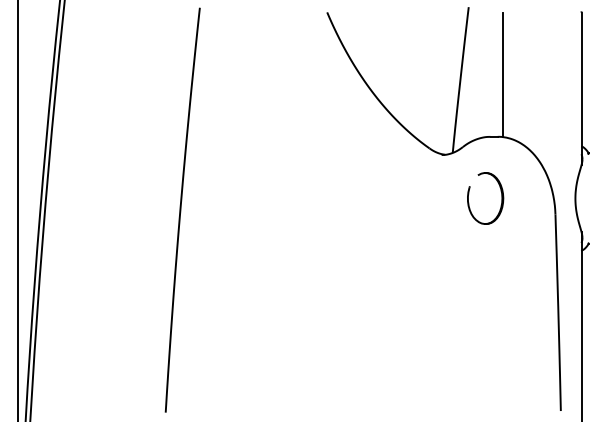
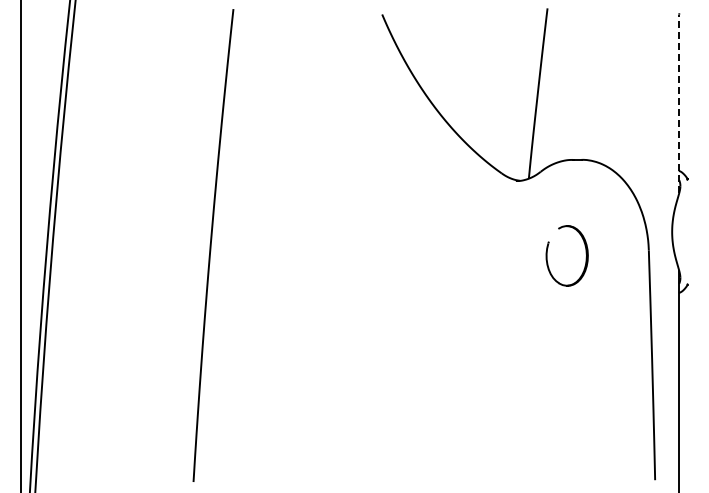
line: (502, 74) -> (587, 87), removed
line: (581, 88) -> (679, 103), solid -> dashed
part: (468, 198) -> (547, 255), moved

